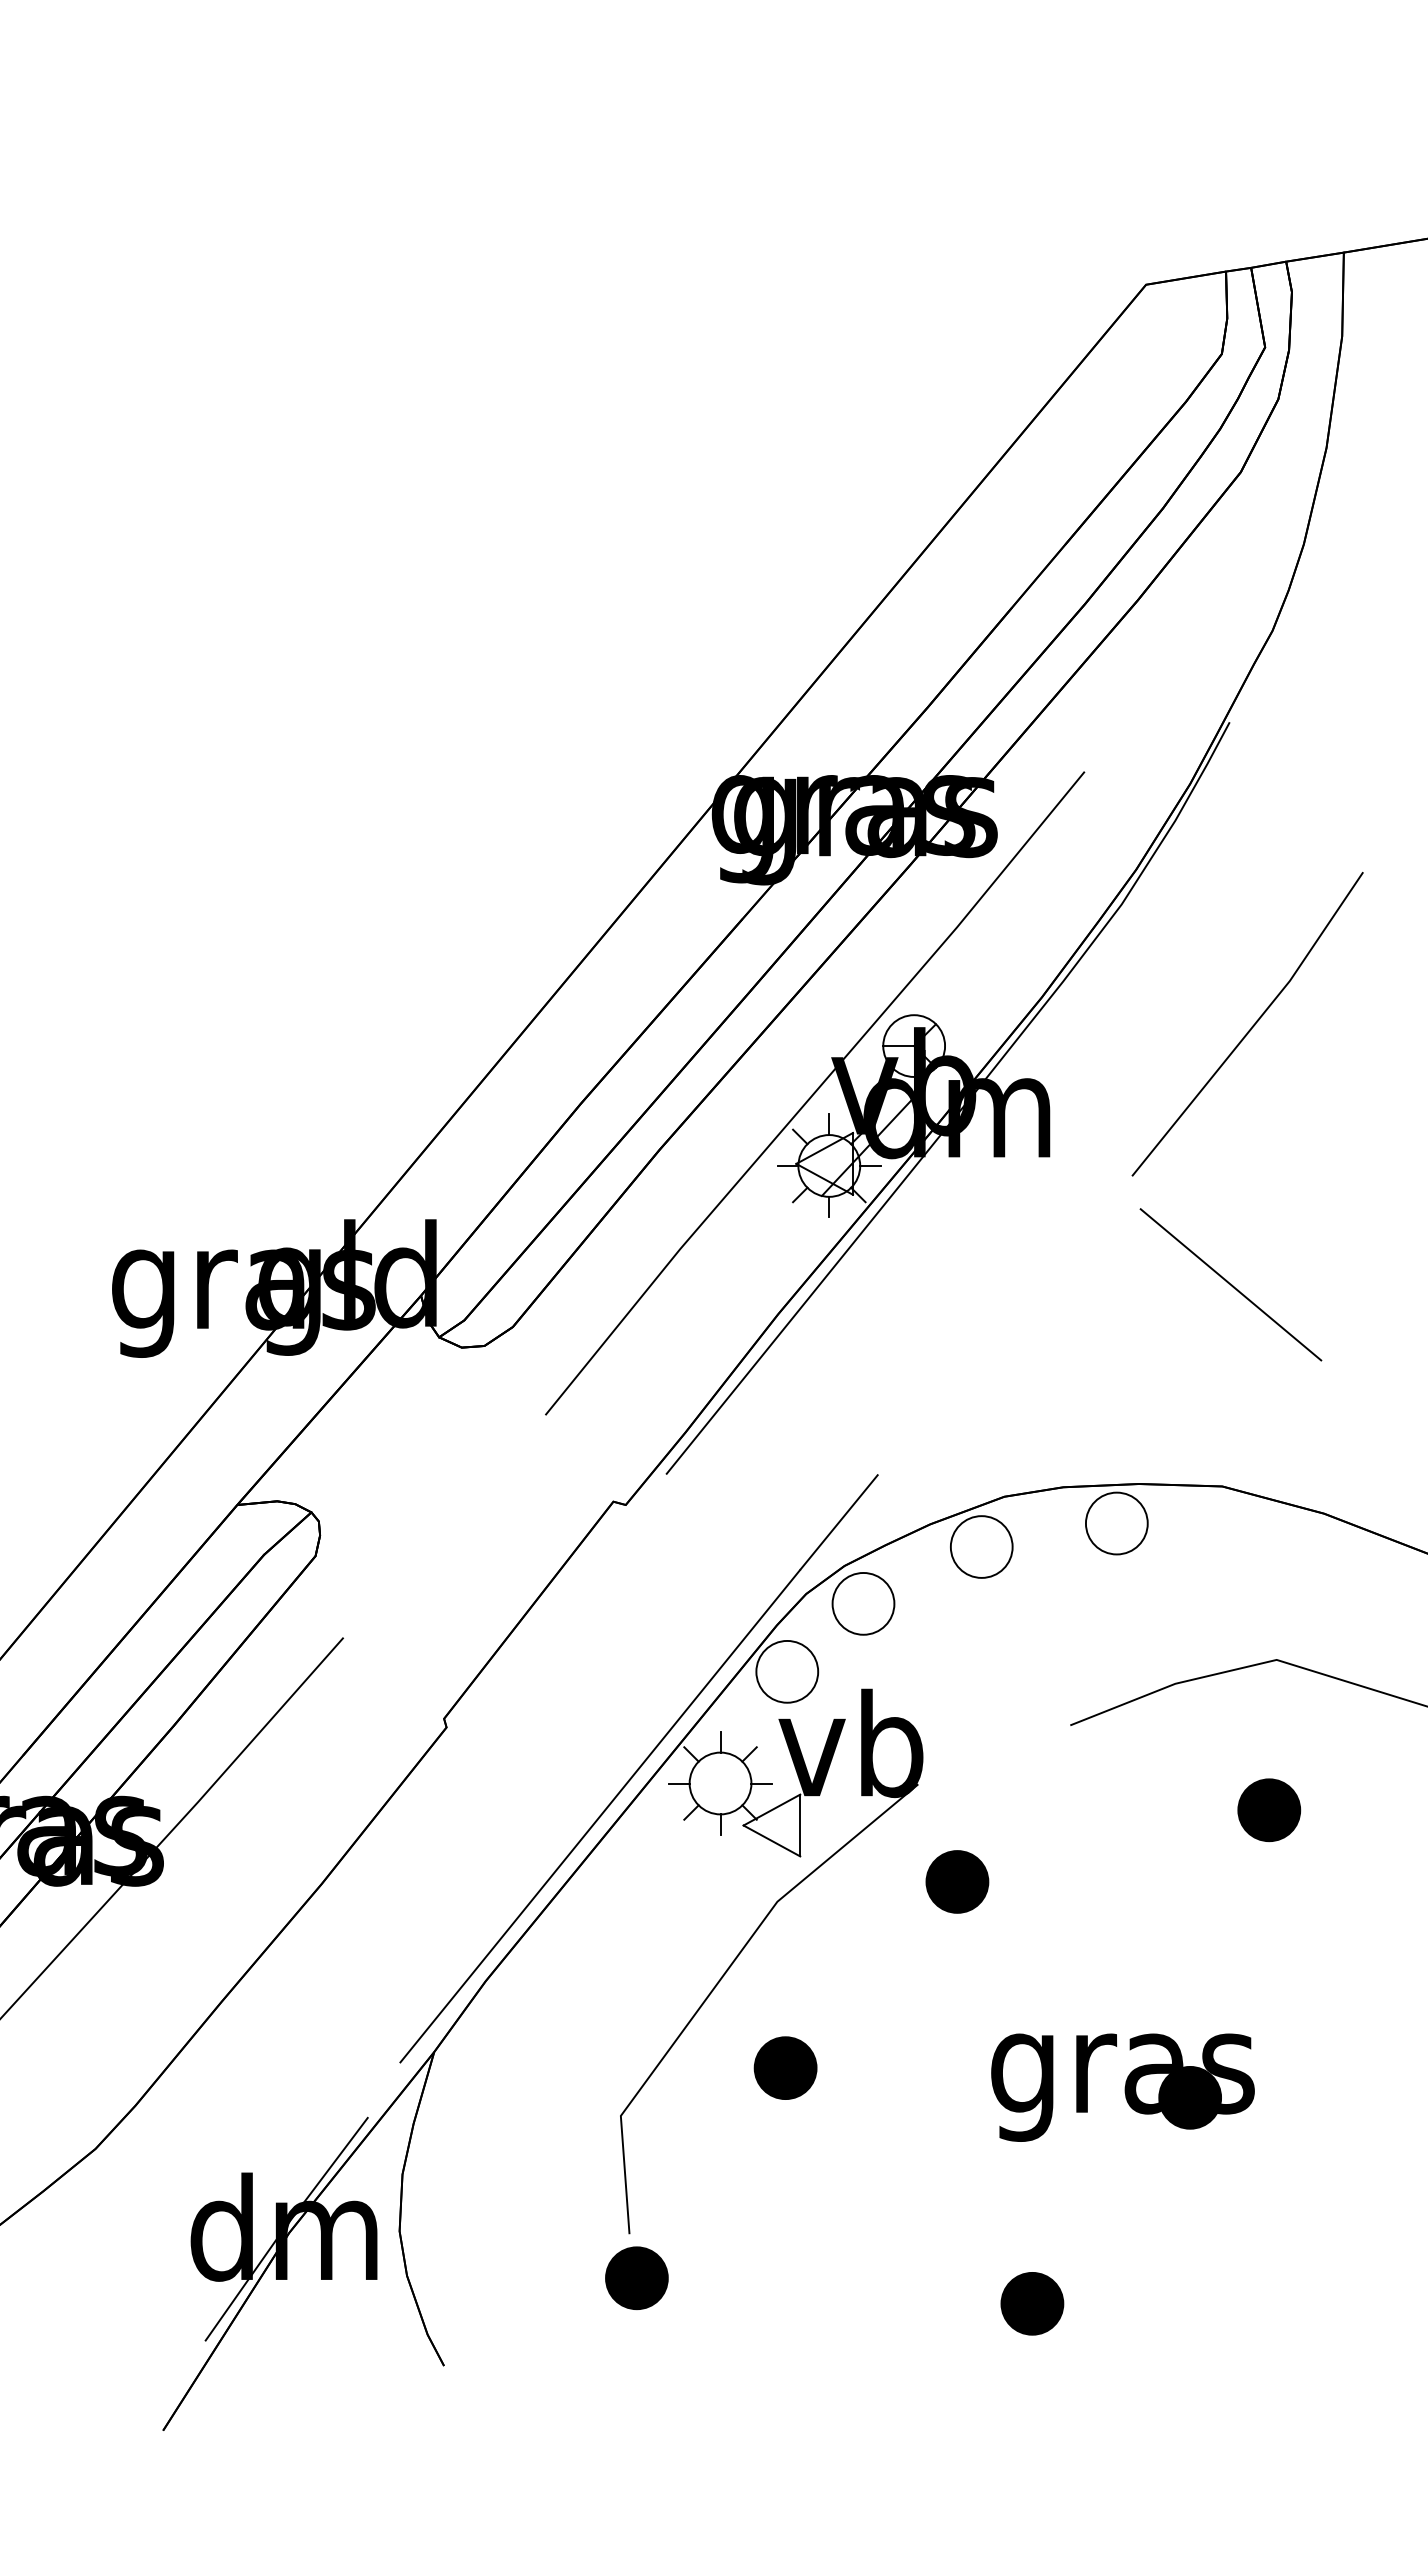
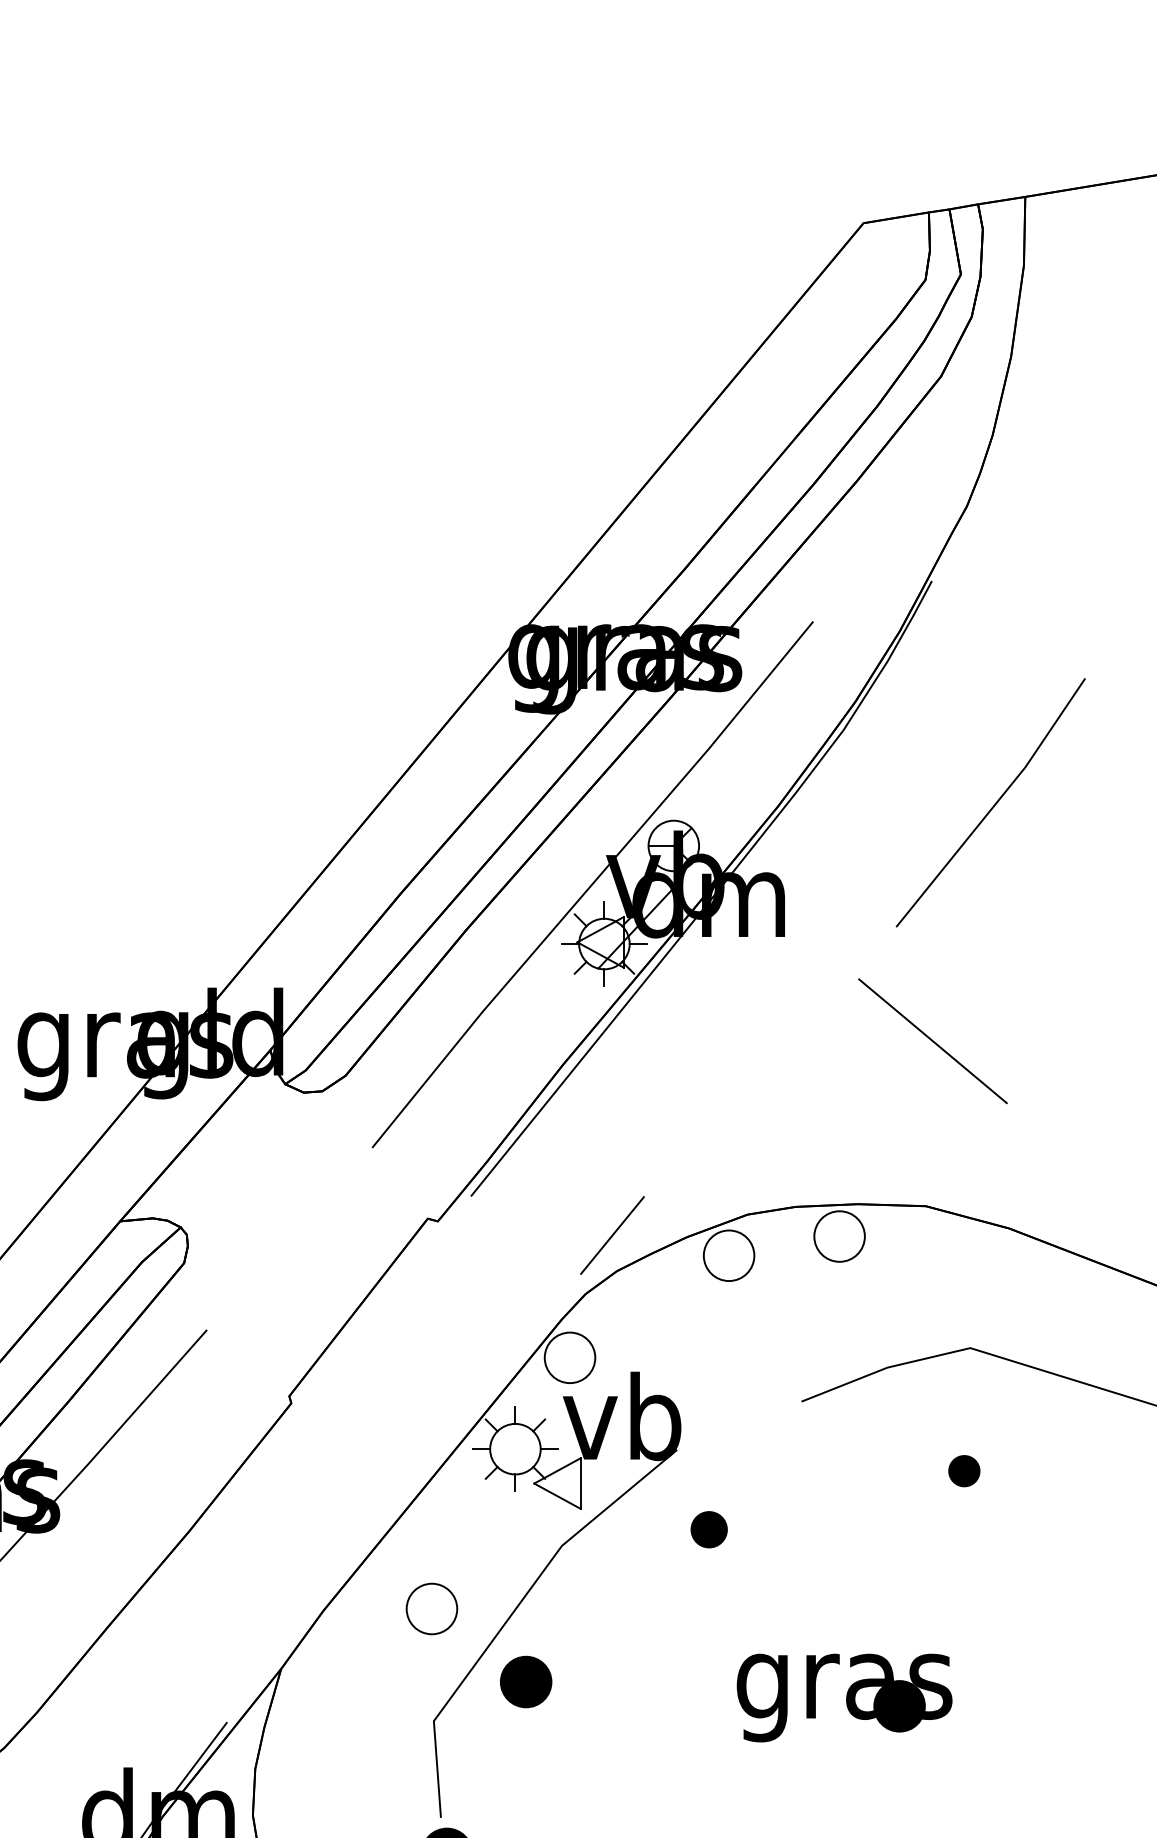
line: (1251, 1026) -> (993, 804), moved
part: (863, 1603) -> (431, 1608), moved
part: (1269, 1810) -> (964, 1471), size x0.6
line: (600, 1816) -> (417, 1476), removed
part: (957, 1881) -> (709, 1529), size x0.7
part: (785, 2067) -> (526, 1681), moved

